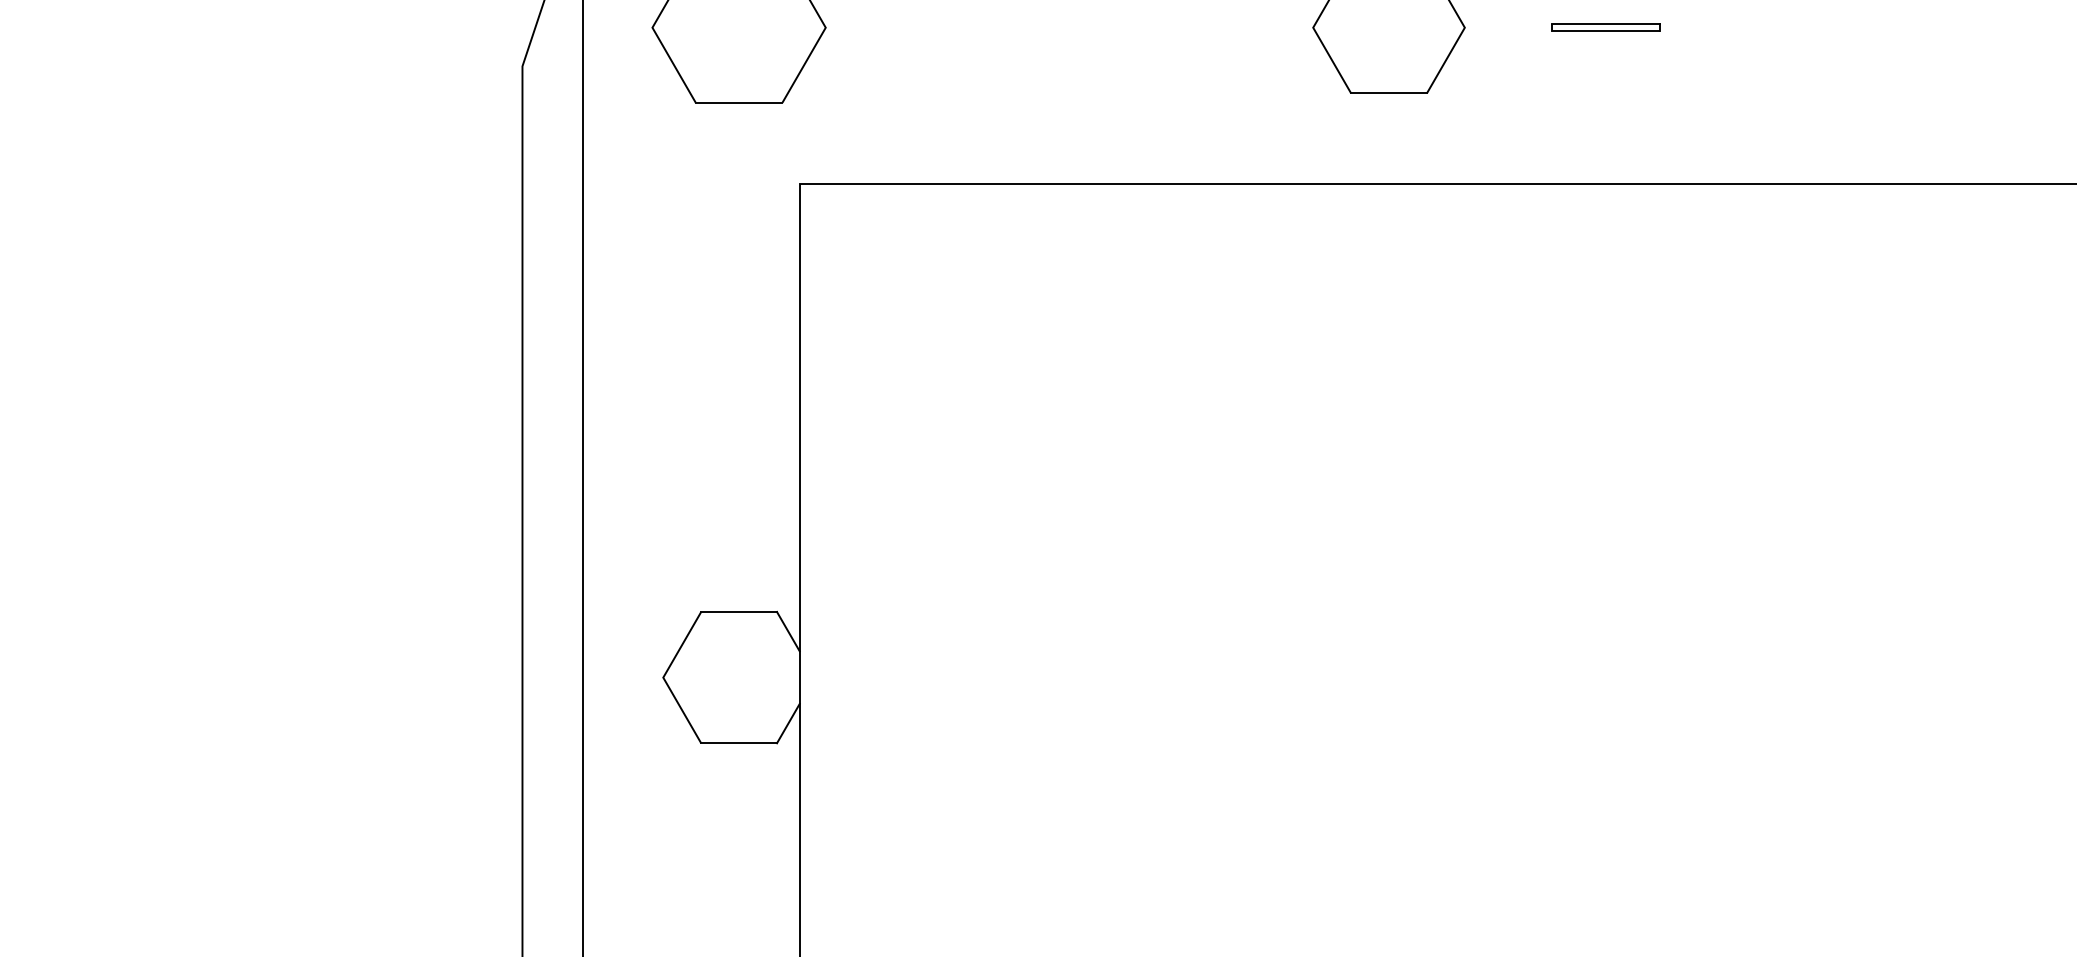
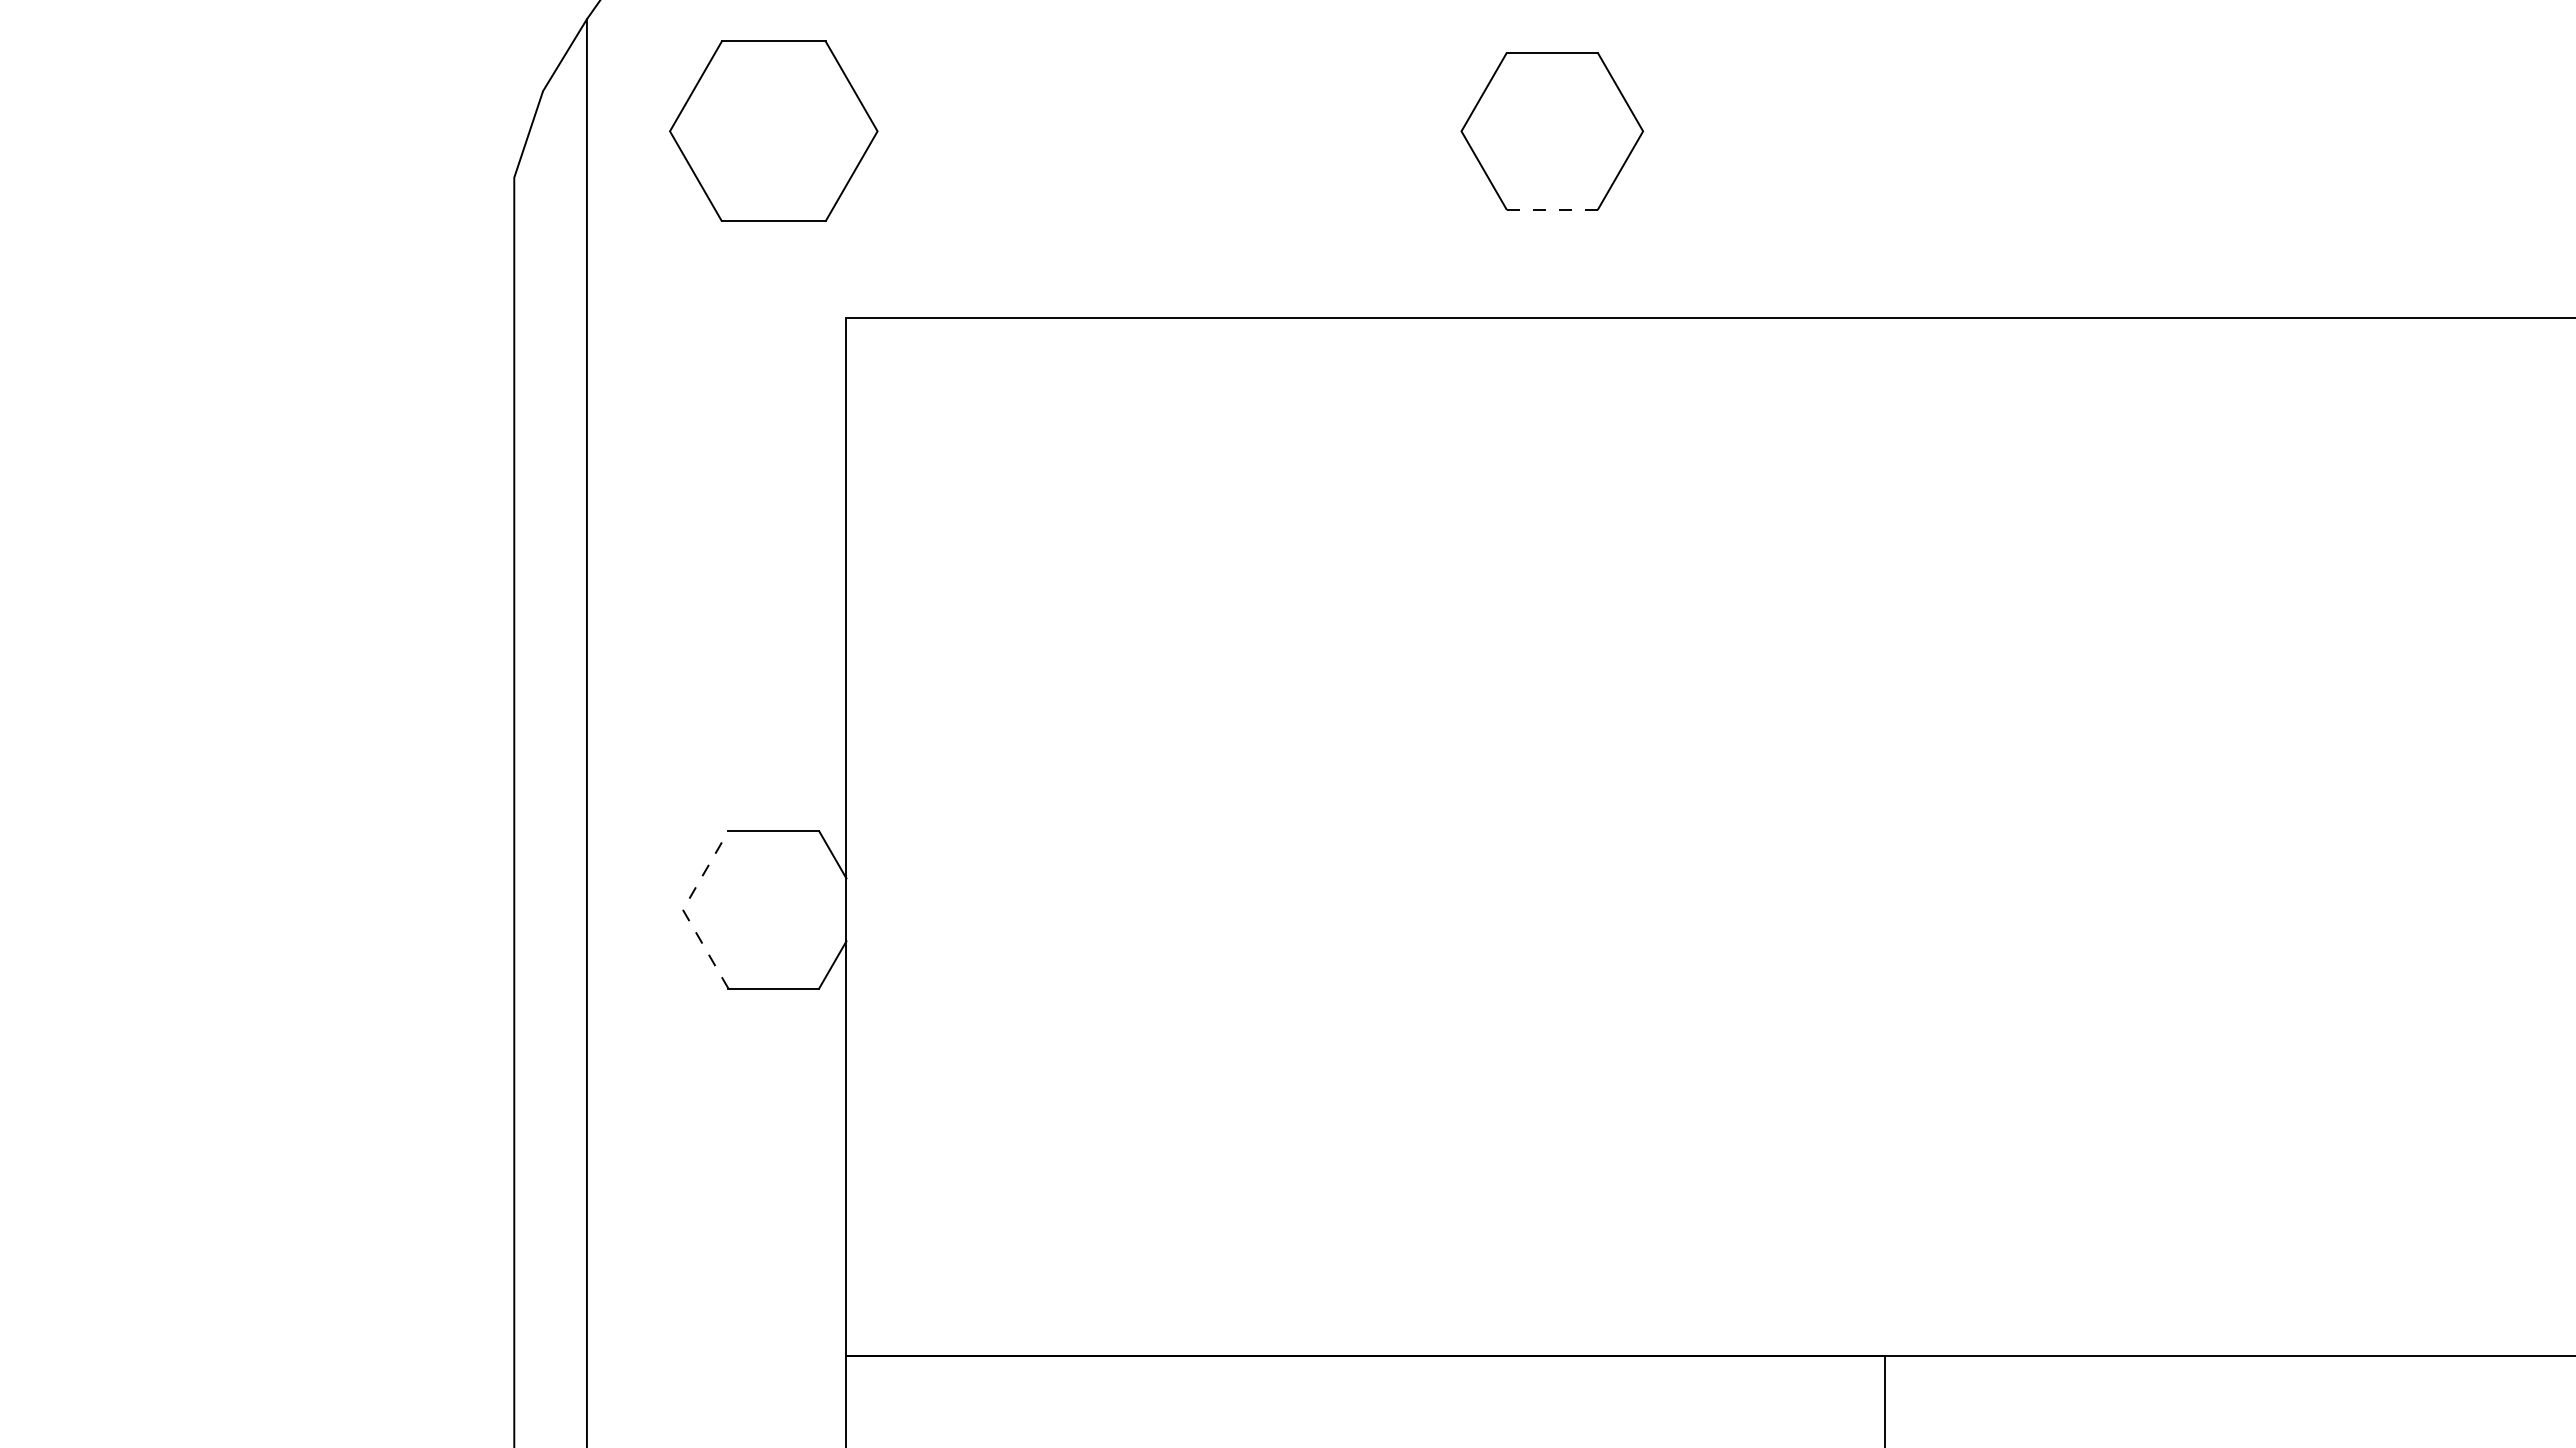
part: (1605, 27) -> (1811, 130), removed
line: (1389, 92) -> (1552, 209), solid -> dashed
line: (662, 677) -> (682, 909), solid -> dashed

